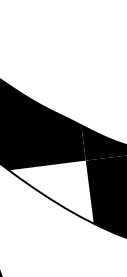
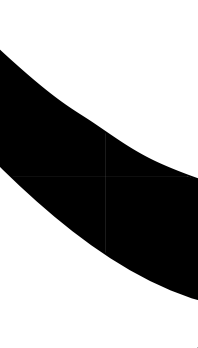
fill: (50, 197) -> (57, 215), added

